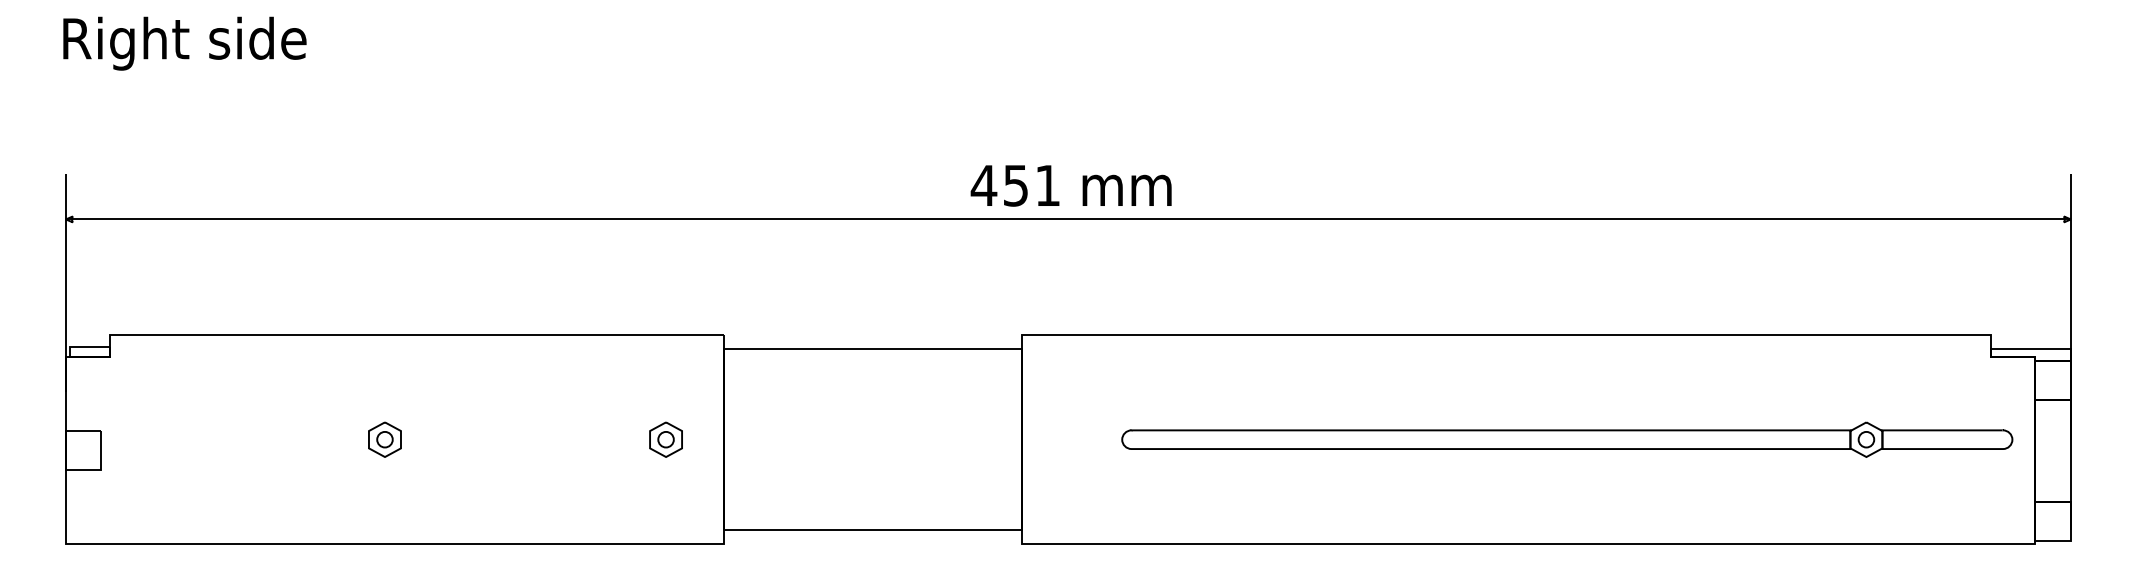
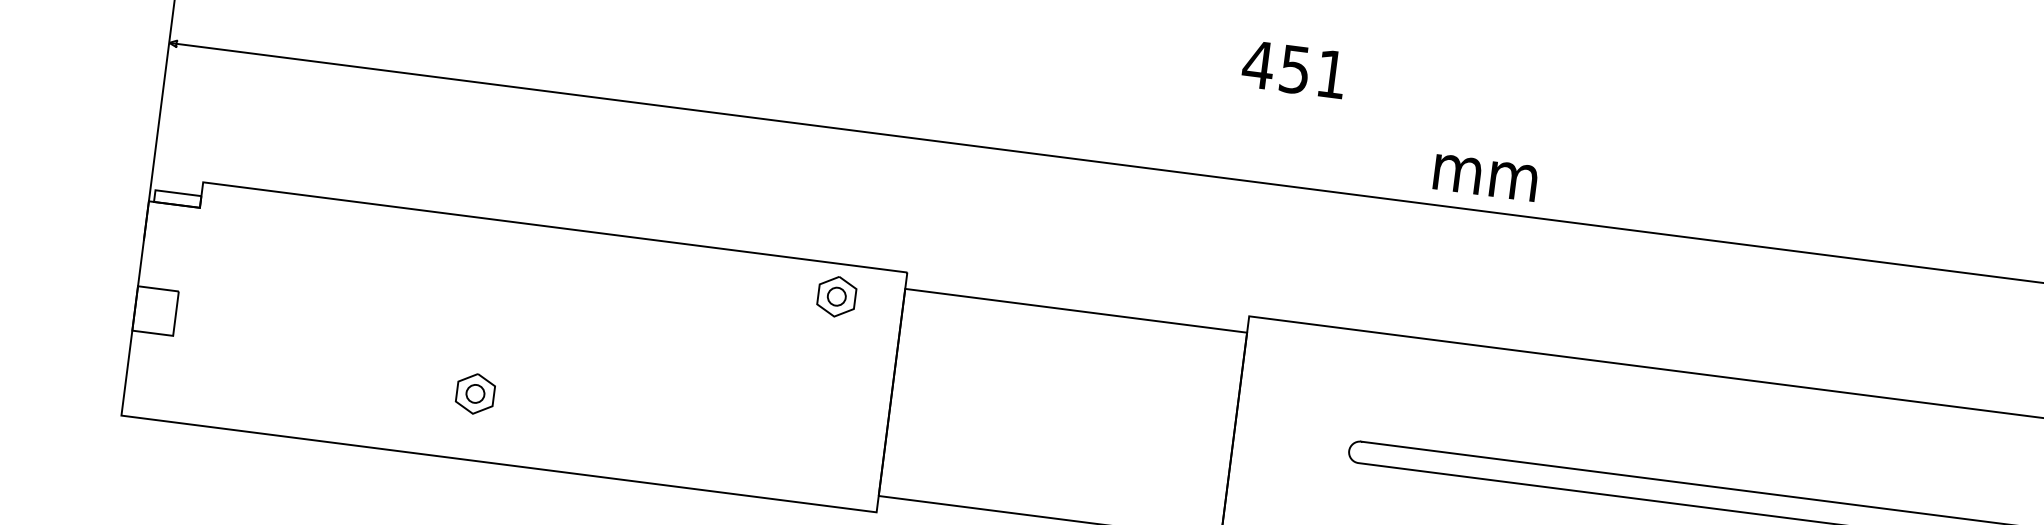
text: (1014, 185) -> (1293, 69), moved
text: (1126, 189) -> (1484, 176), moved
part: (384, 439) -> (474, 393), moved
part: (665, 439) -> (836, 296), moved

